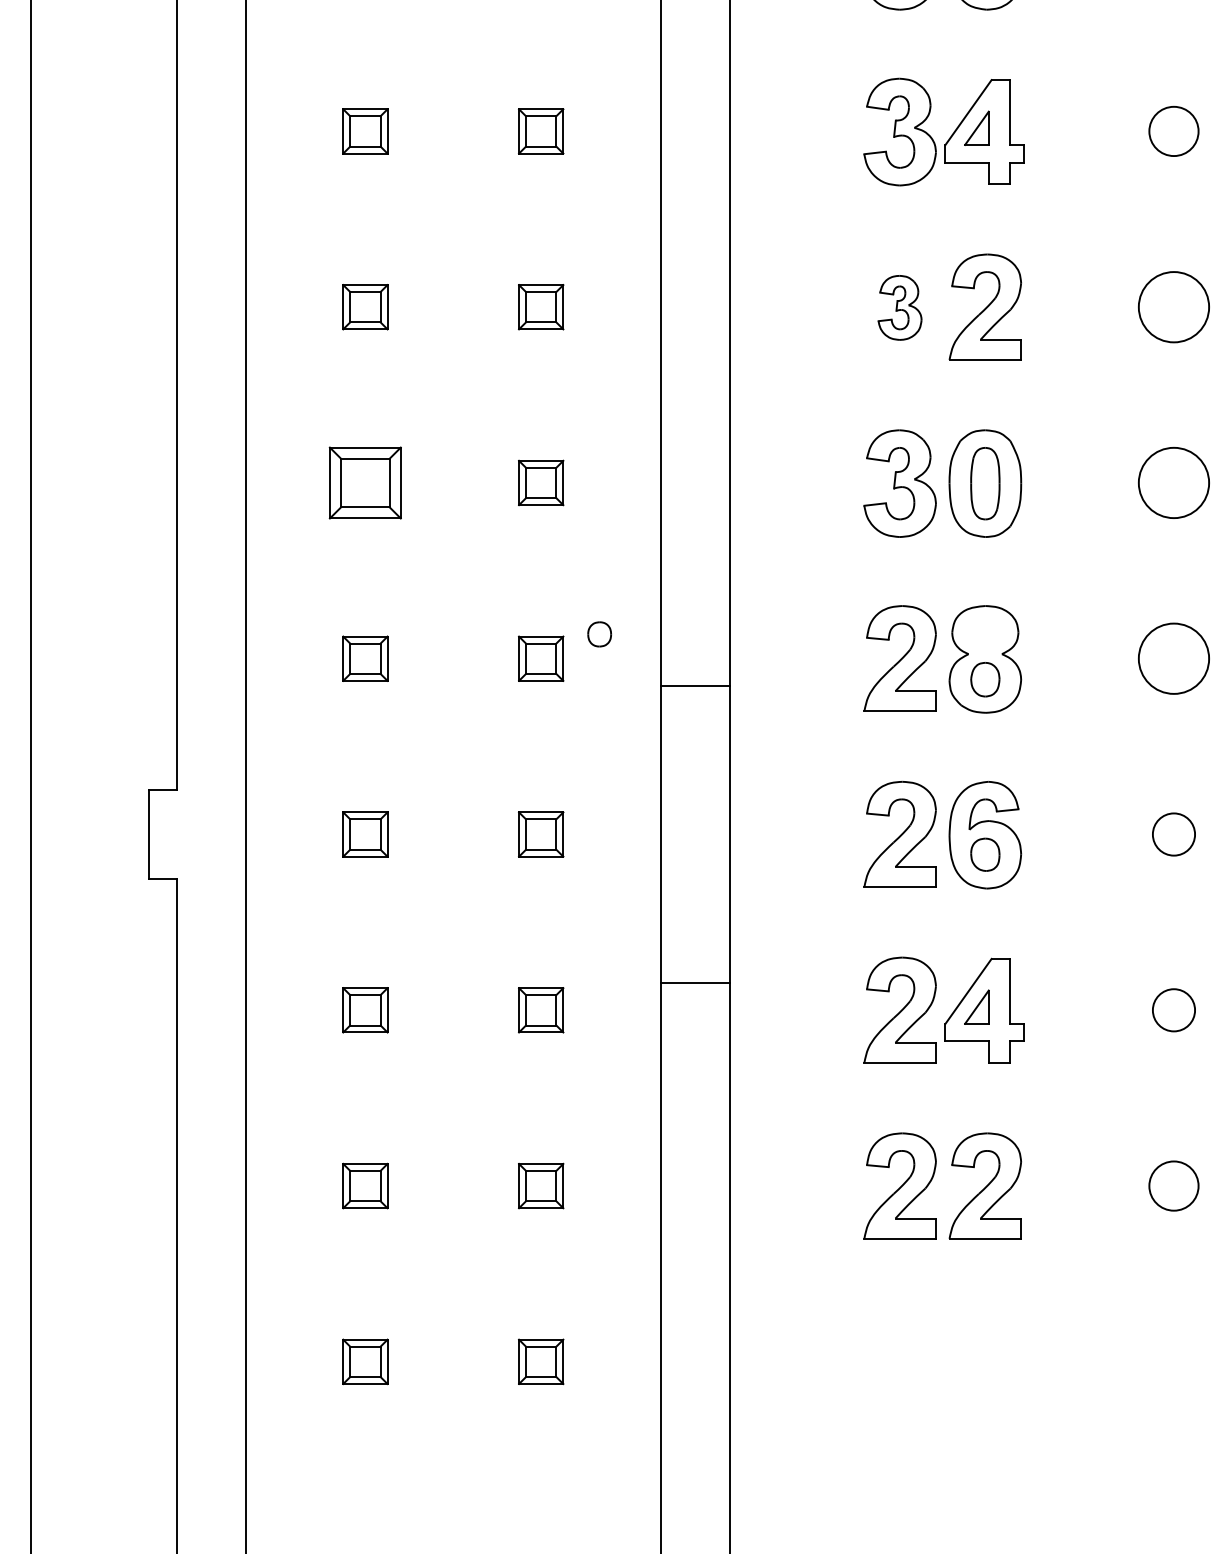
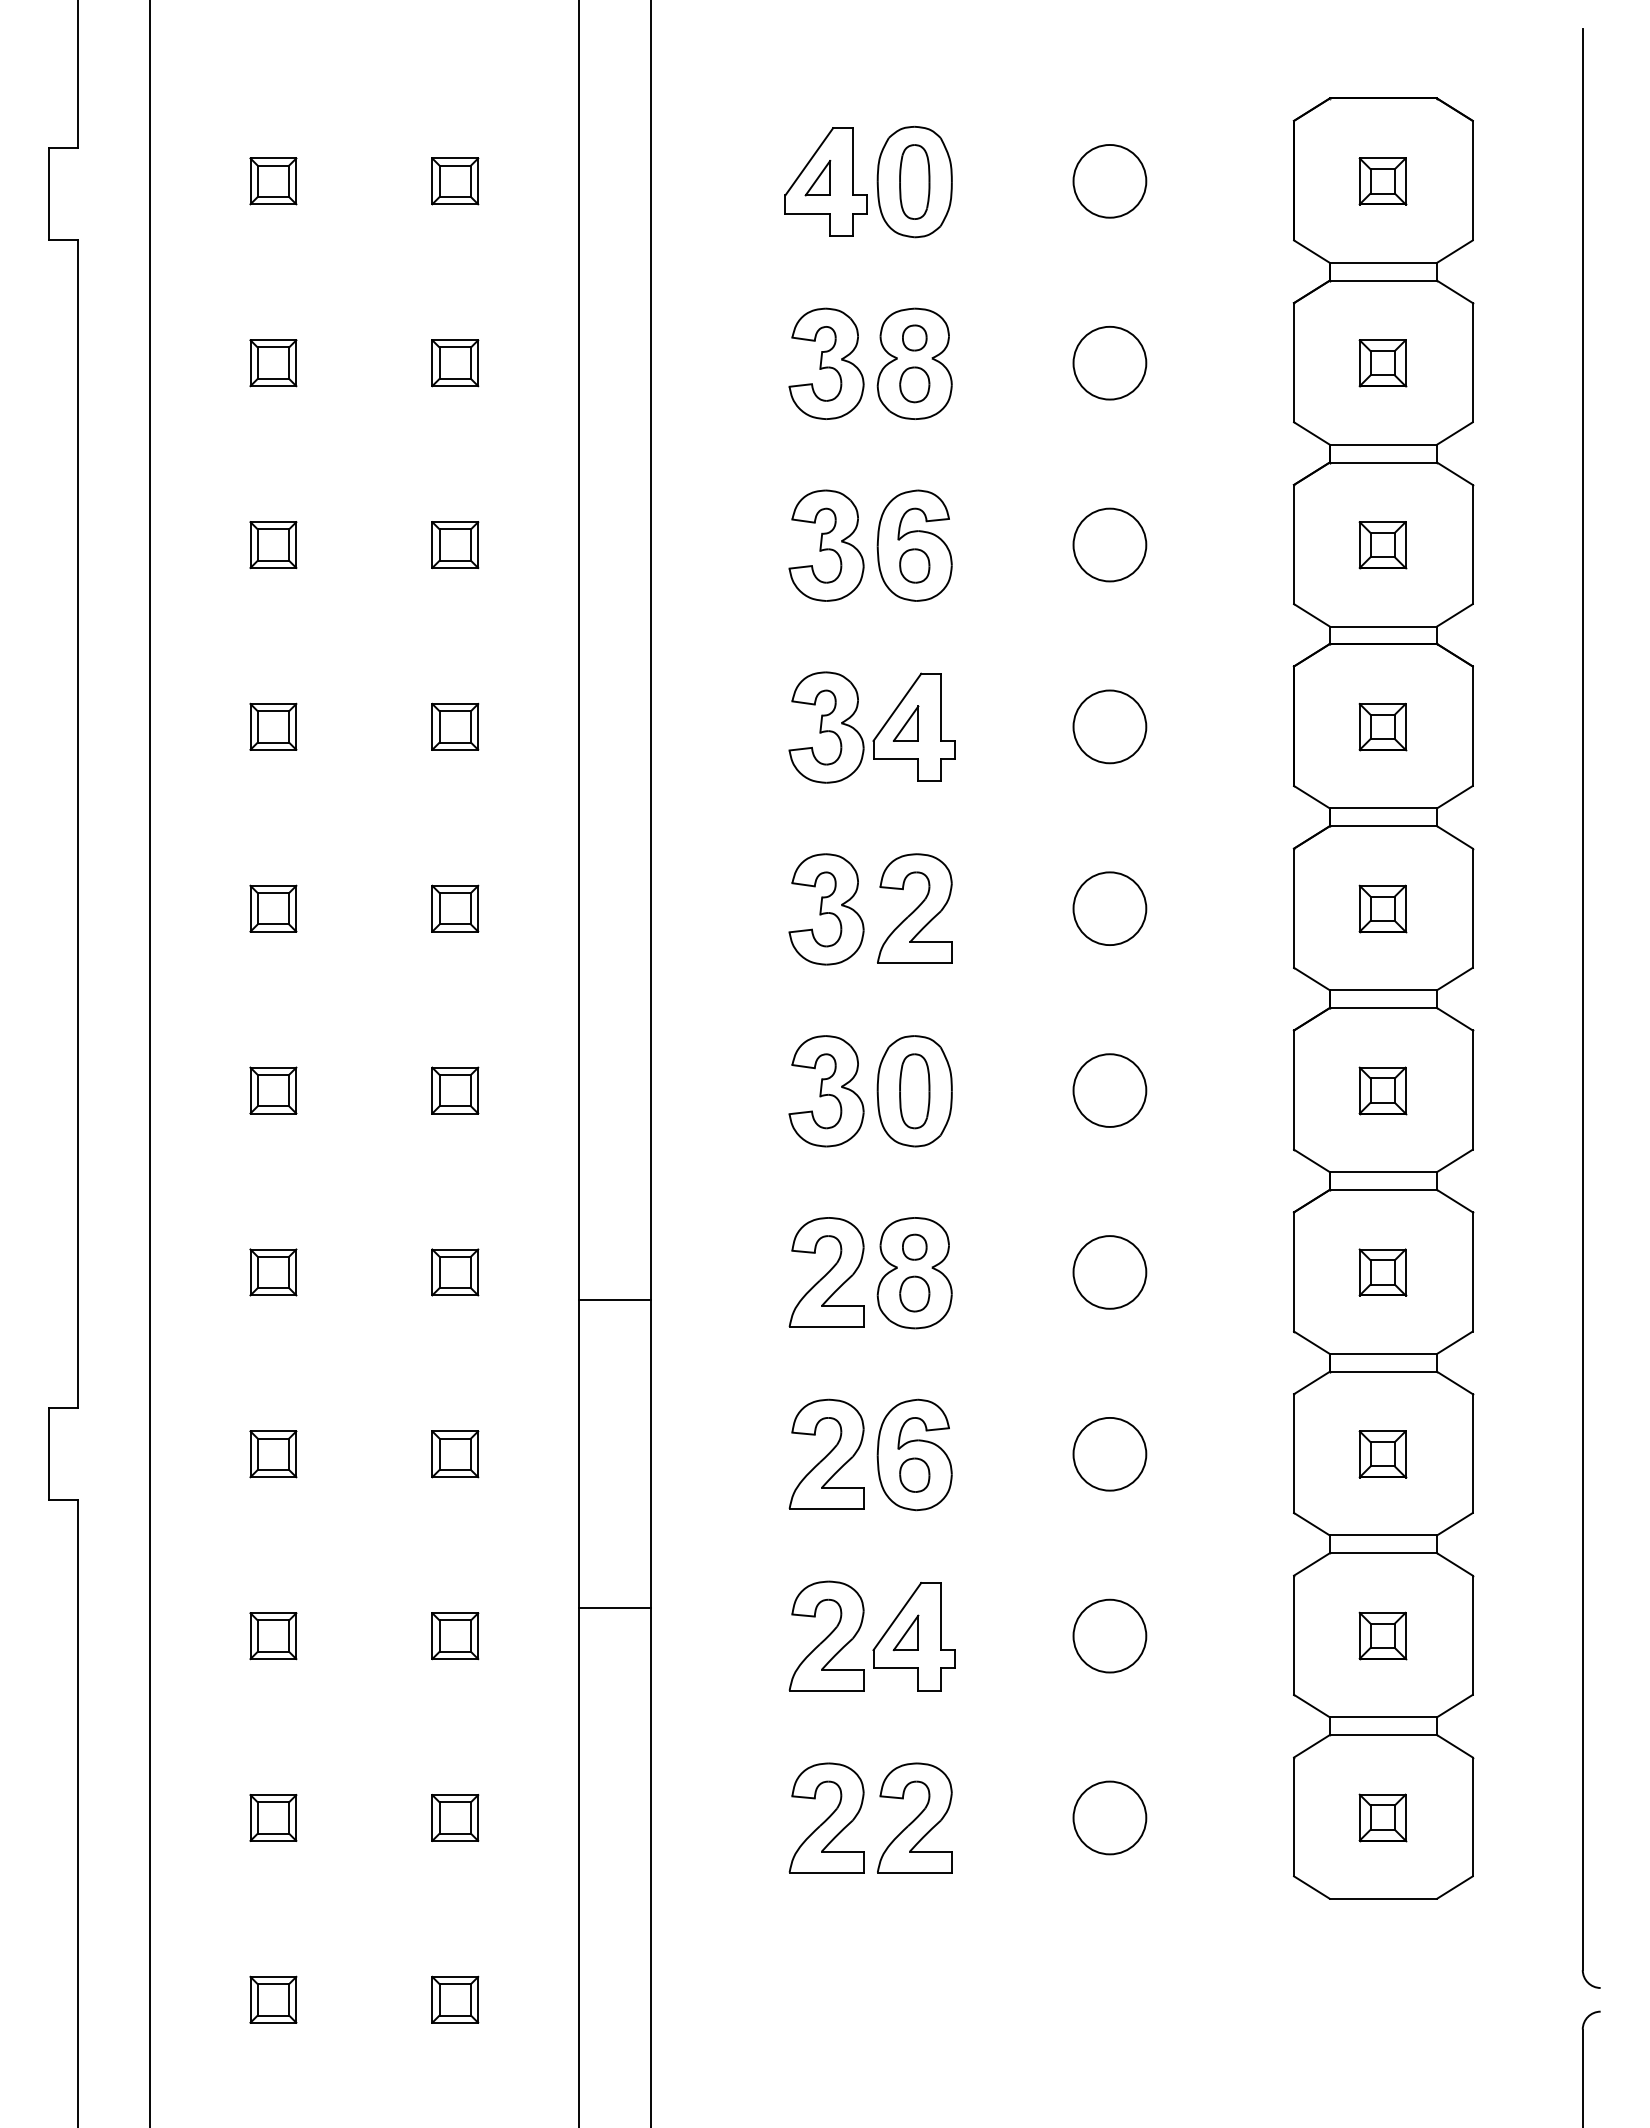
circle: (1173, 131) -> (1109, 726), size x1.43
part: (900, 307) -> (826, 909), size x1.67
part: (365, 482) -> (273, 1090), size x0.62
part: (599, 633) -> (914, 1246), moved
circle: (1173, 833) -> (1109, 1453), size x1.67
circle: (1173, 1009) -> (1109, 1635), size x1.67
circle: (1173, 1185) -> (1109, 1817), size x1.43

